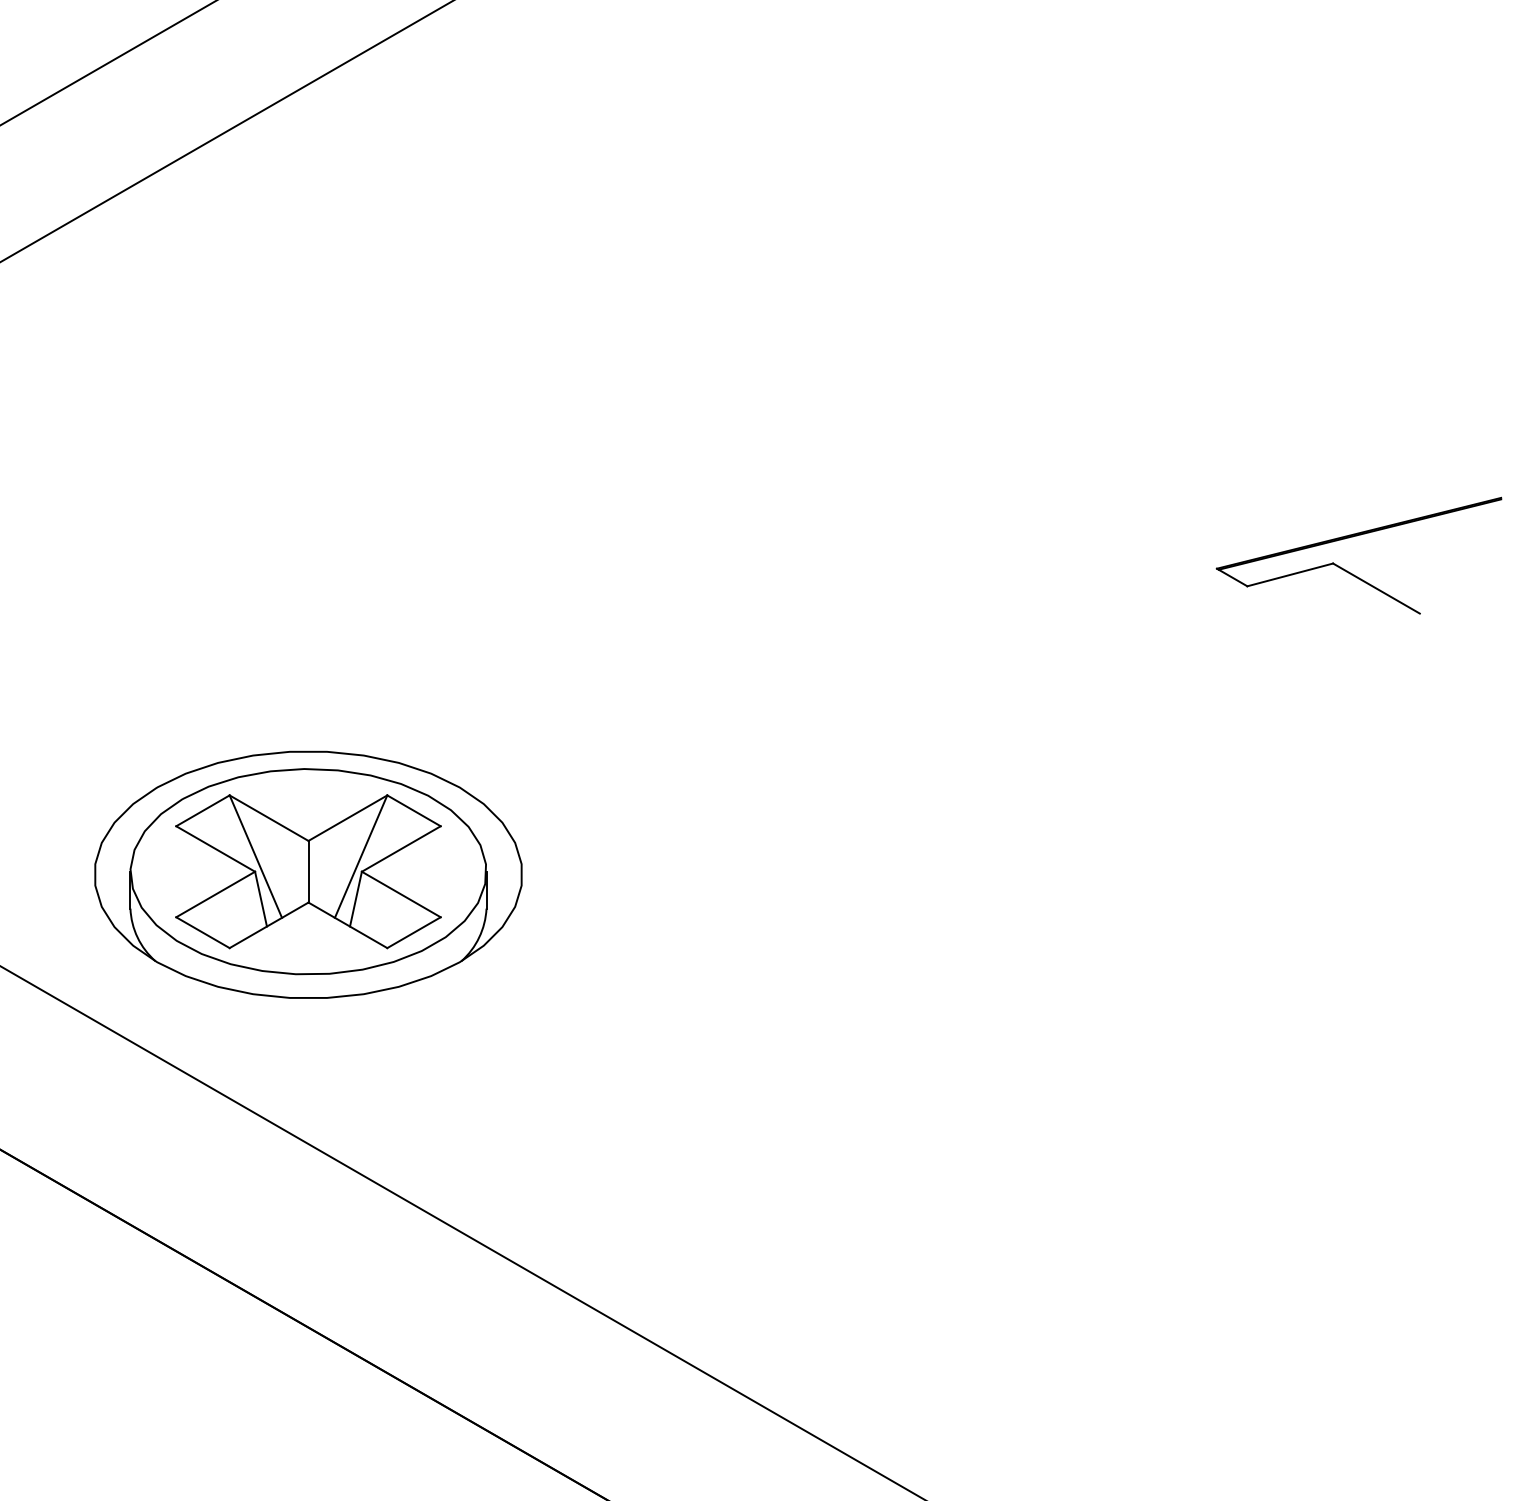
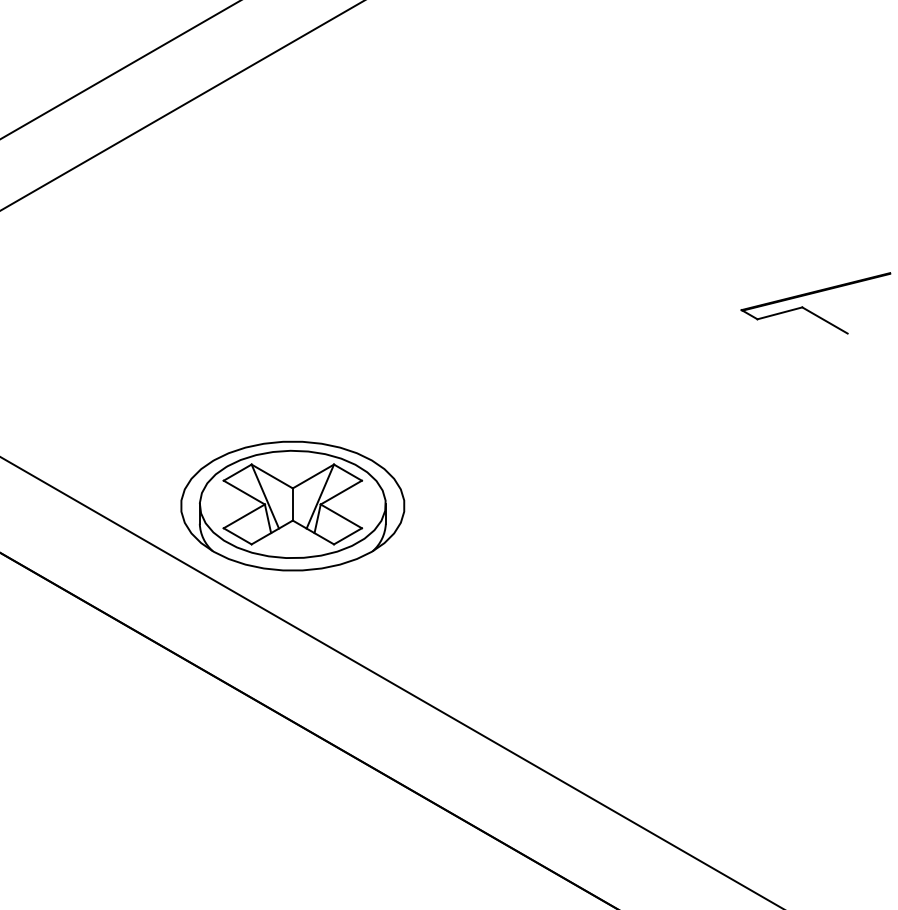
part: (307, 873) -> (292, 505), moved

